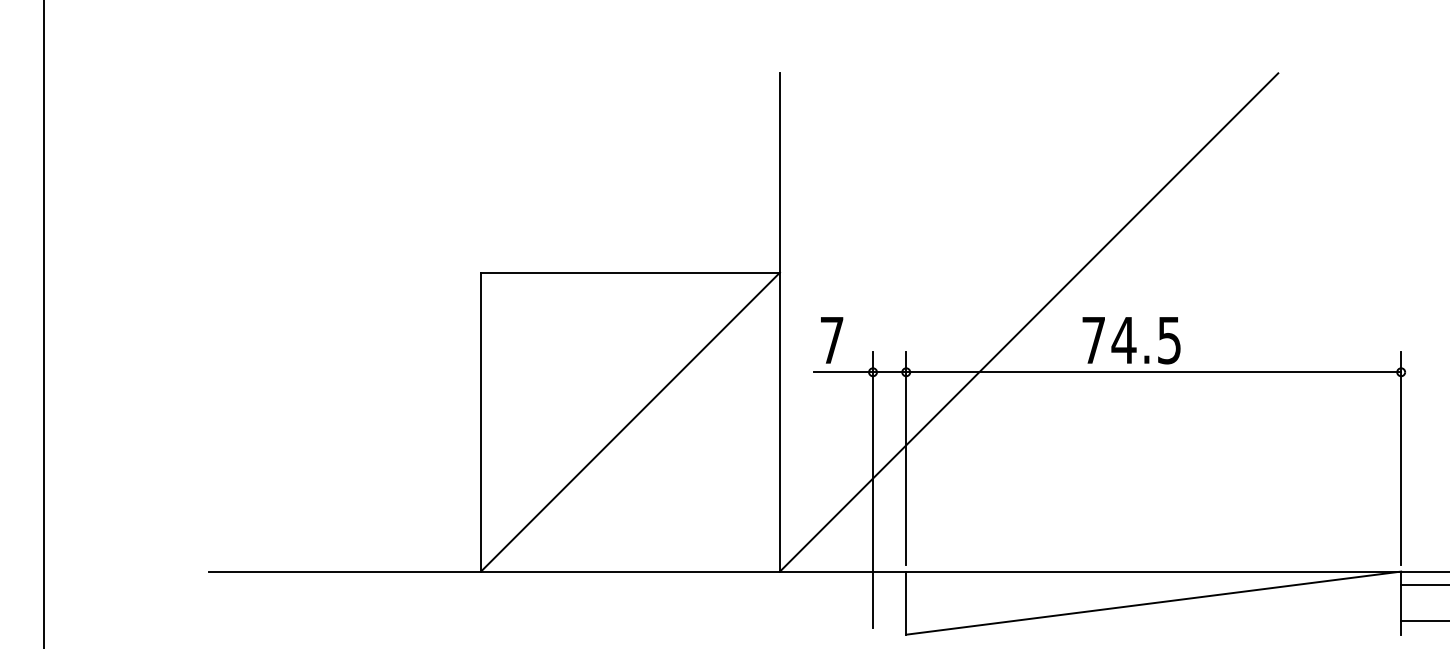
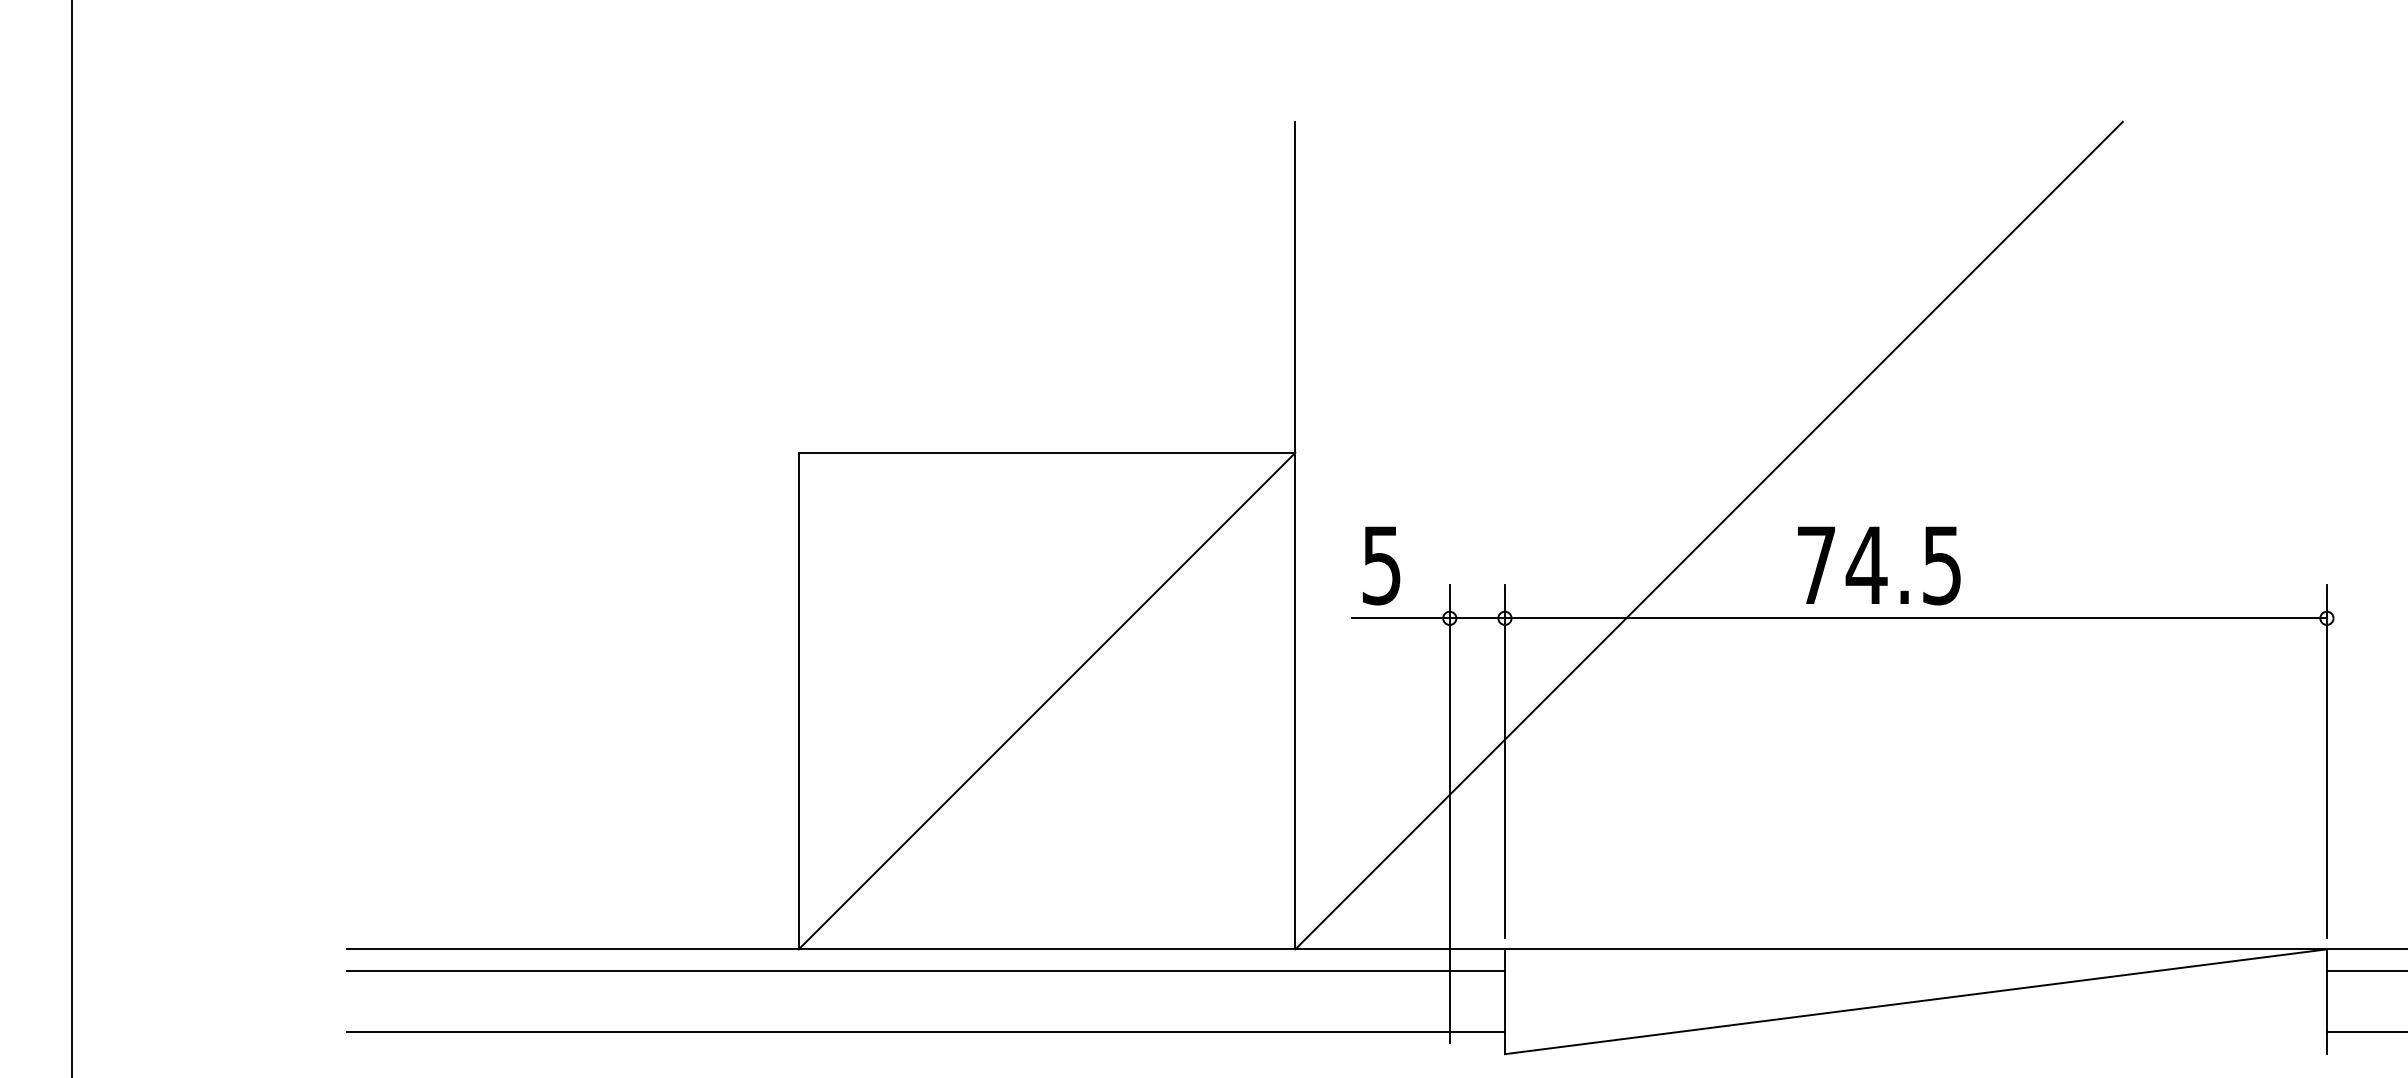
text: (831, 340) -> (1380, 565), 7 -> 5
line: (557, 584) -> (925, 970), added
line: (557, 621) -> (925, 1032), added

